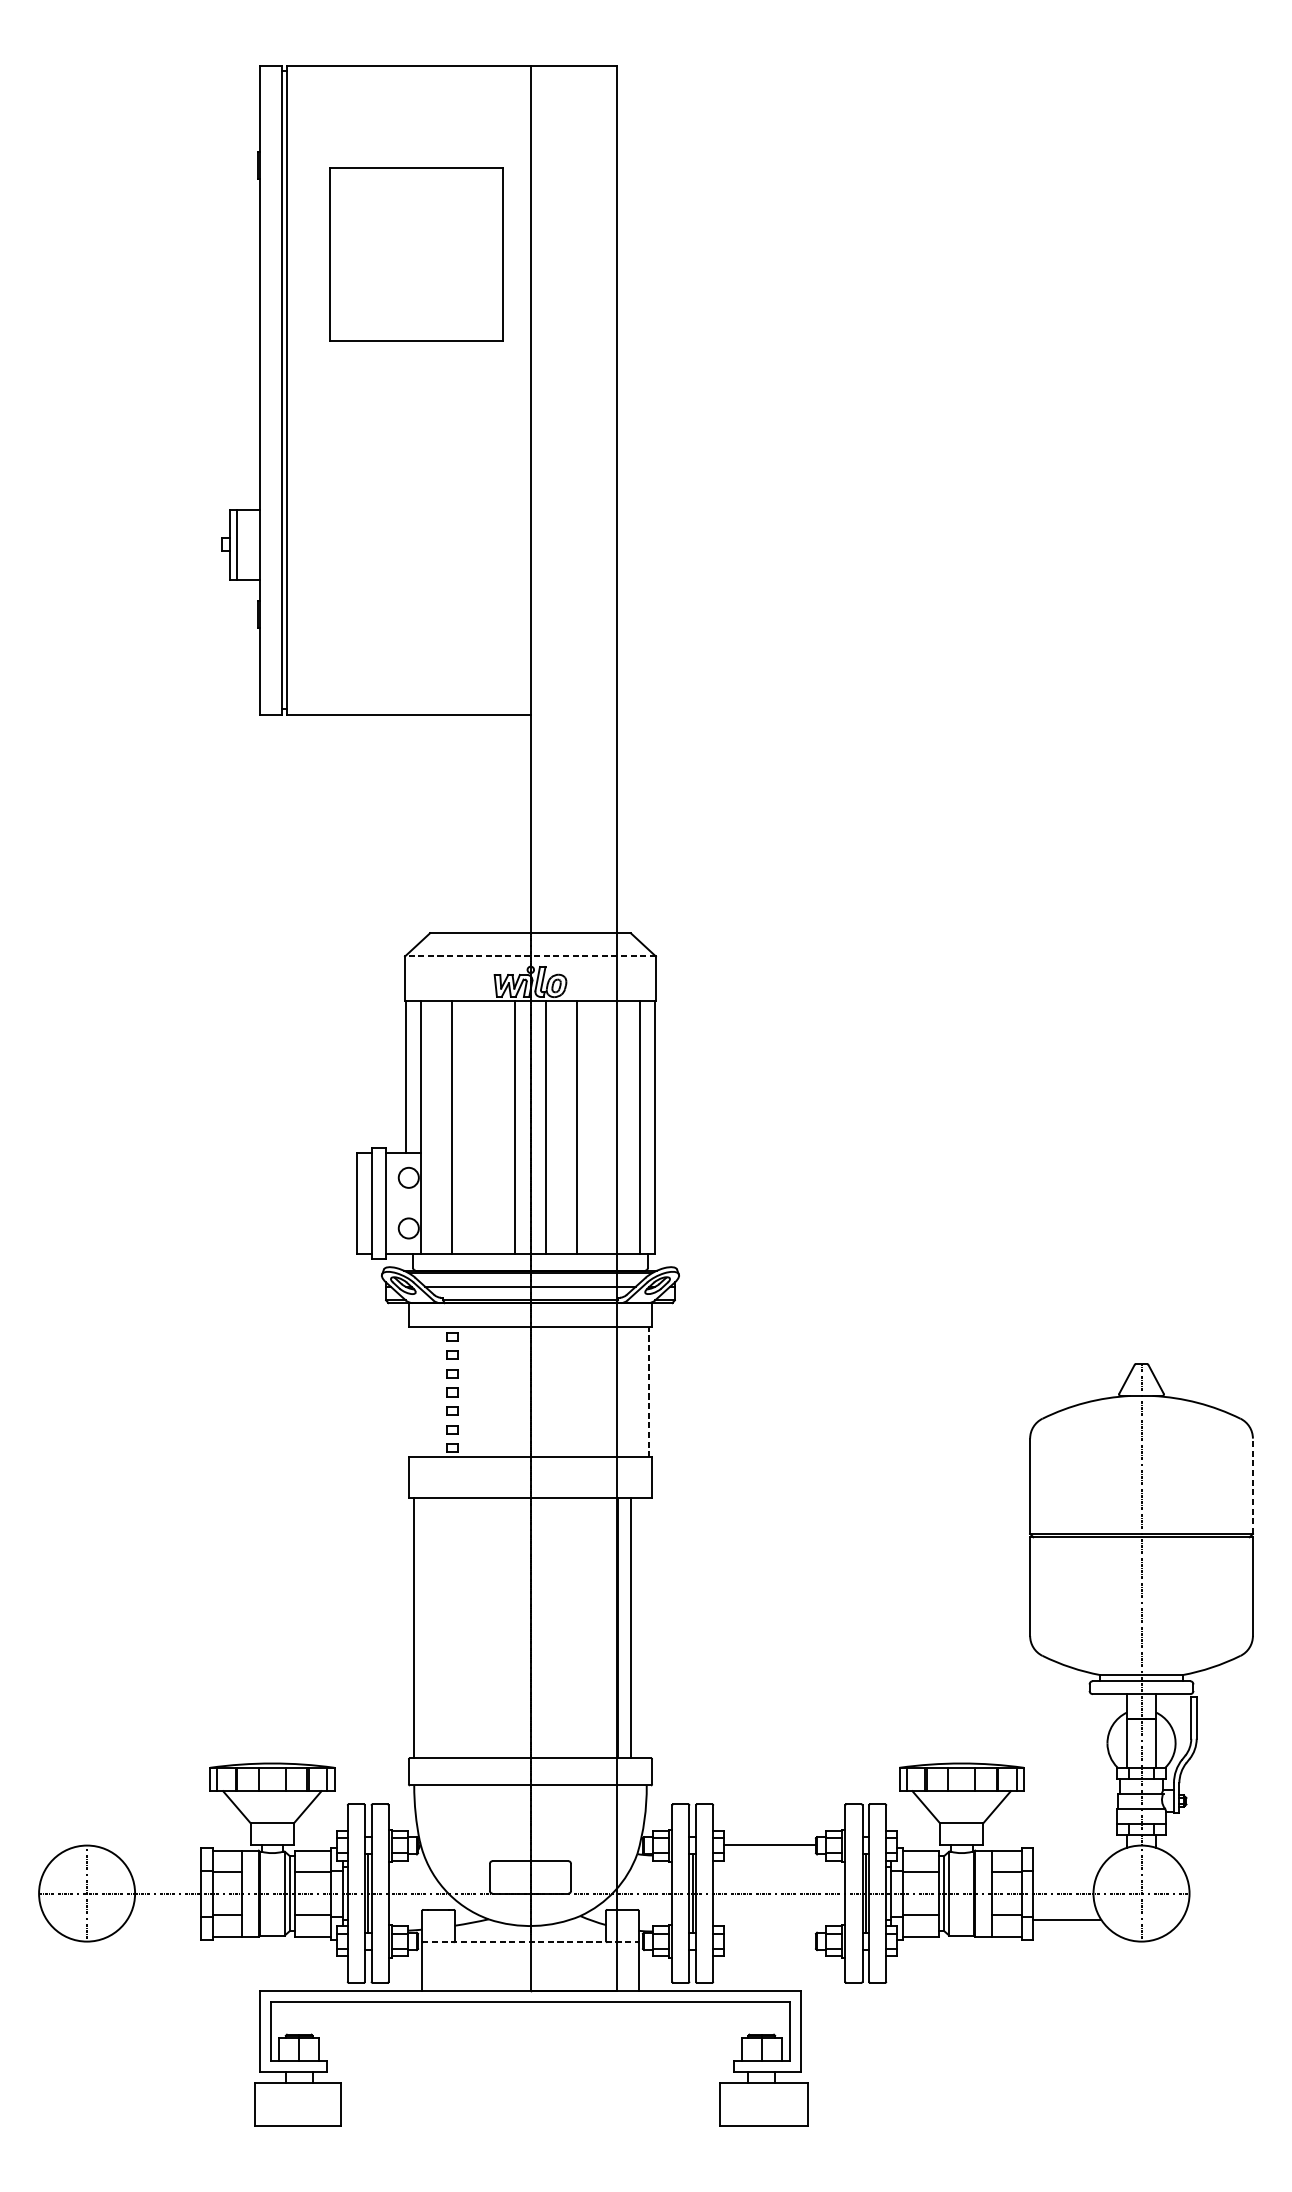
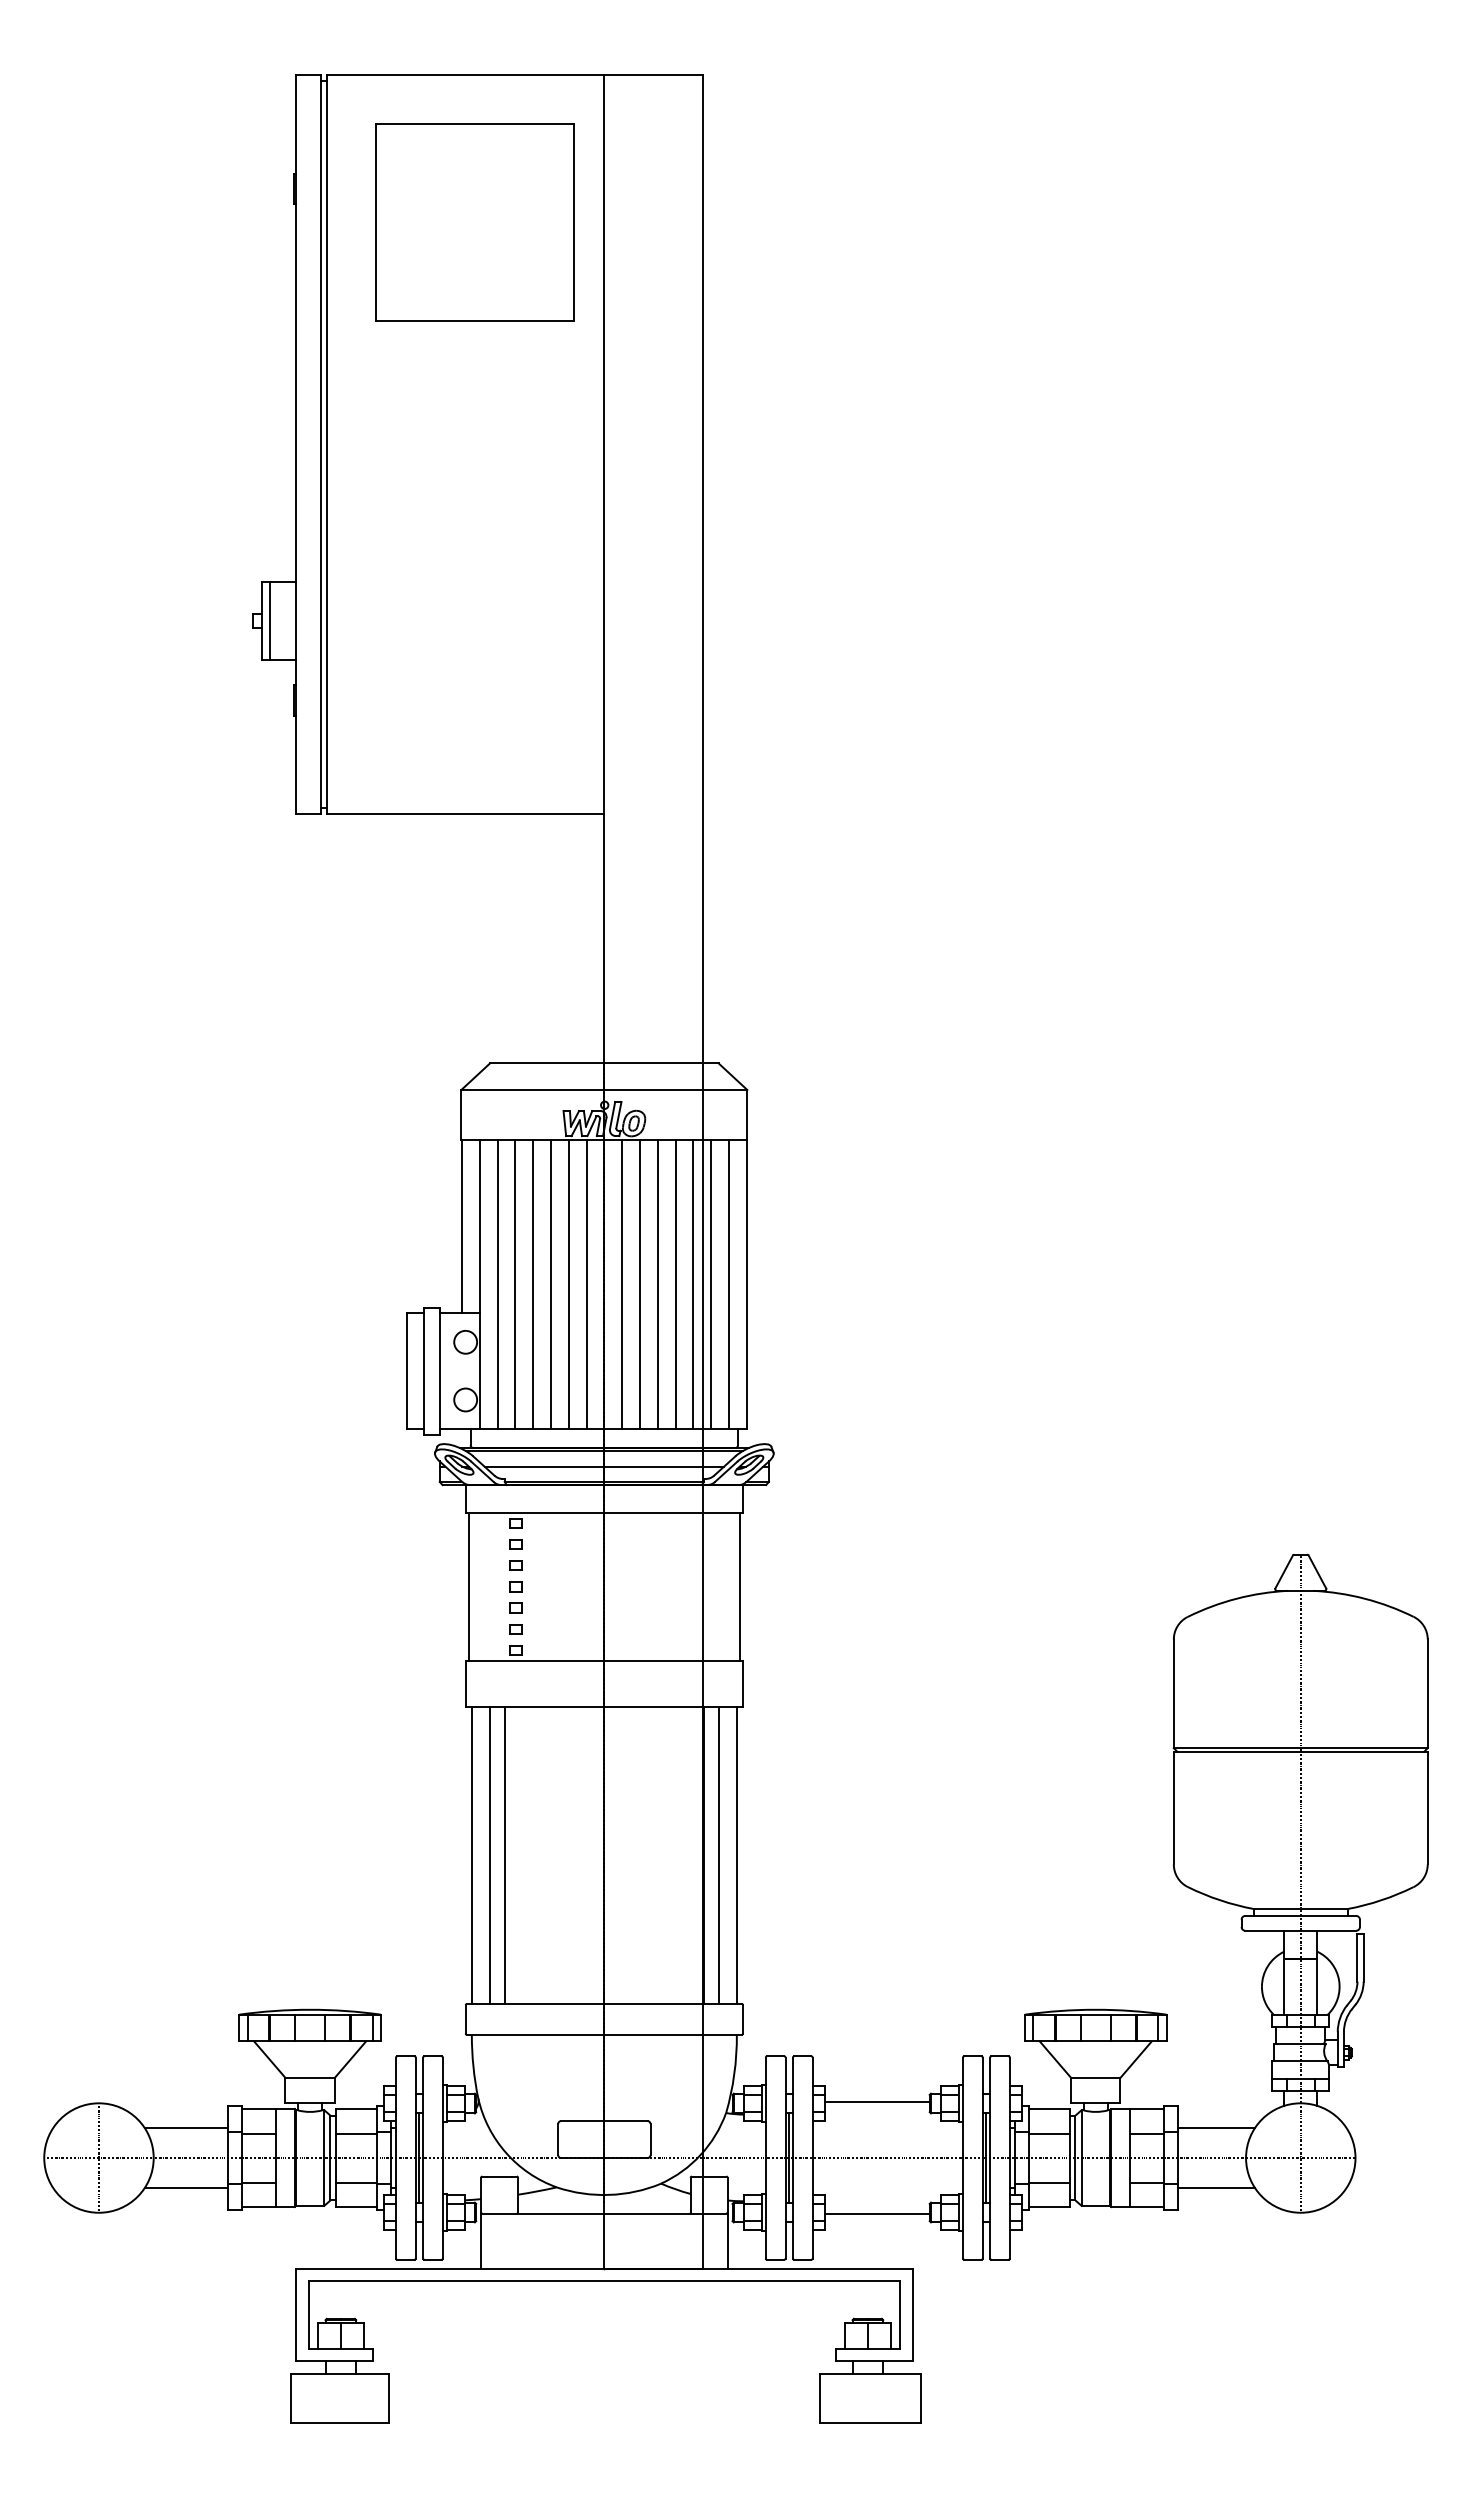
part: (416, 254) -> (474, 222), moved
line: (530, 956) -> (604, 1089), dashed -> solid
line: (436, 1127) -> (497, 1284), added
line: (468, 1127) -> (533, 1284), added
line: (483, 1127) -> (550, 1284), added
line: (499, 1127) -> (568, 1284), added
line: (561, 1127) -> (639, 1284), added
line: (592, 1127) -> (675, 1284), added
line: (608, 1127) -> (693, 1284), added
line: (624, 1127) -> (711, 1284), added
line: (411, 1392) -> (468, 1586), added
line: (649, 1392) -> (739, 1586), dashed -> solid
line: (1252, 1486) -> (1427, 1693), dashed -> solid
line: (430, 1628) -> (490, 1855), added
line: (443, 1628) -> (505, 1855), added
line: (646, 1628) -> (736, 1855), added
line: (163, 1867) -> (186, 2128), added
line: (1066, 1867) -> (1215, 2128), added
line: (163, 1919) -> (186, 2187), added
line: (530, 1942) -> (604, 2213), dashed -> solid
line: (769, 1942) -> (876, 2213), added

